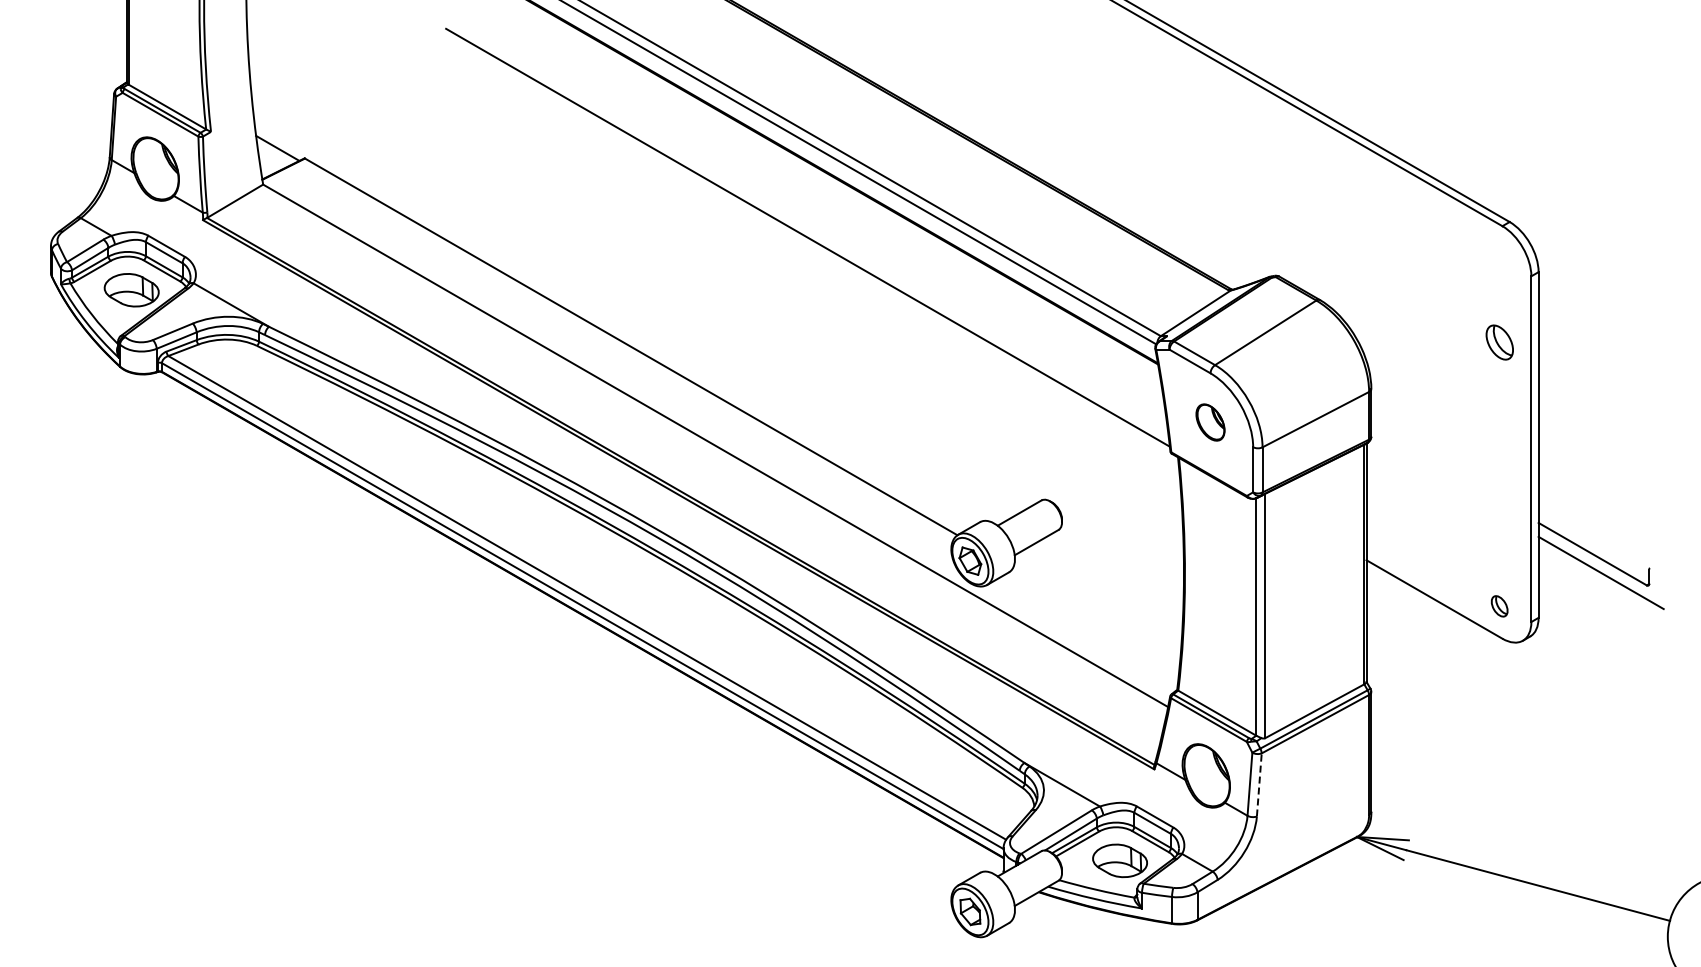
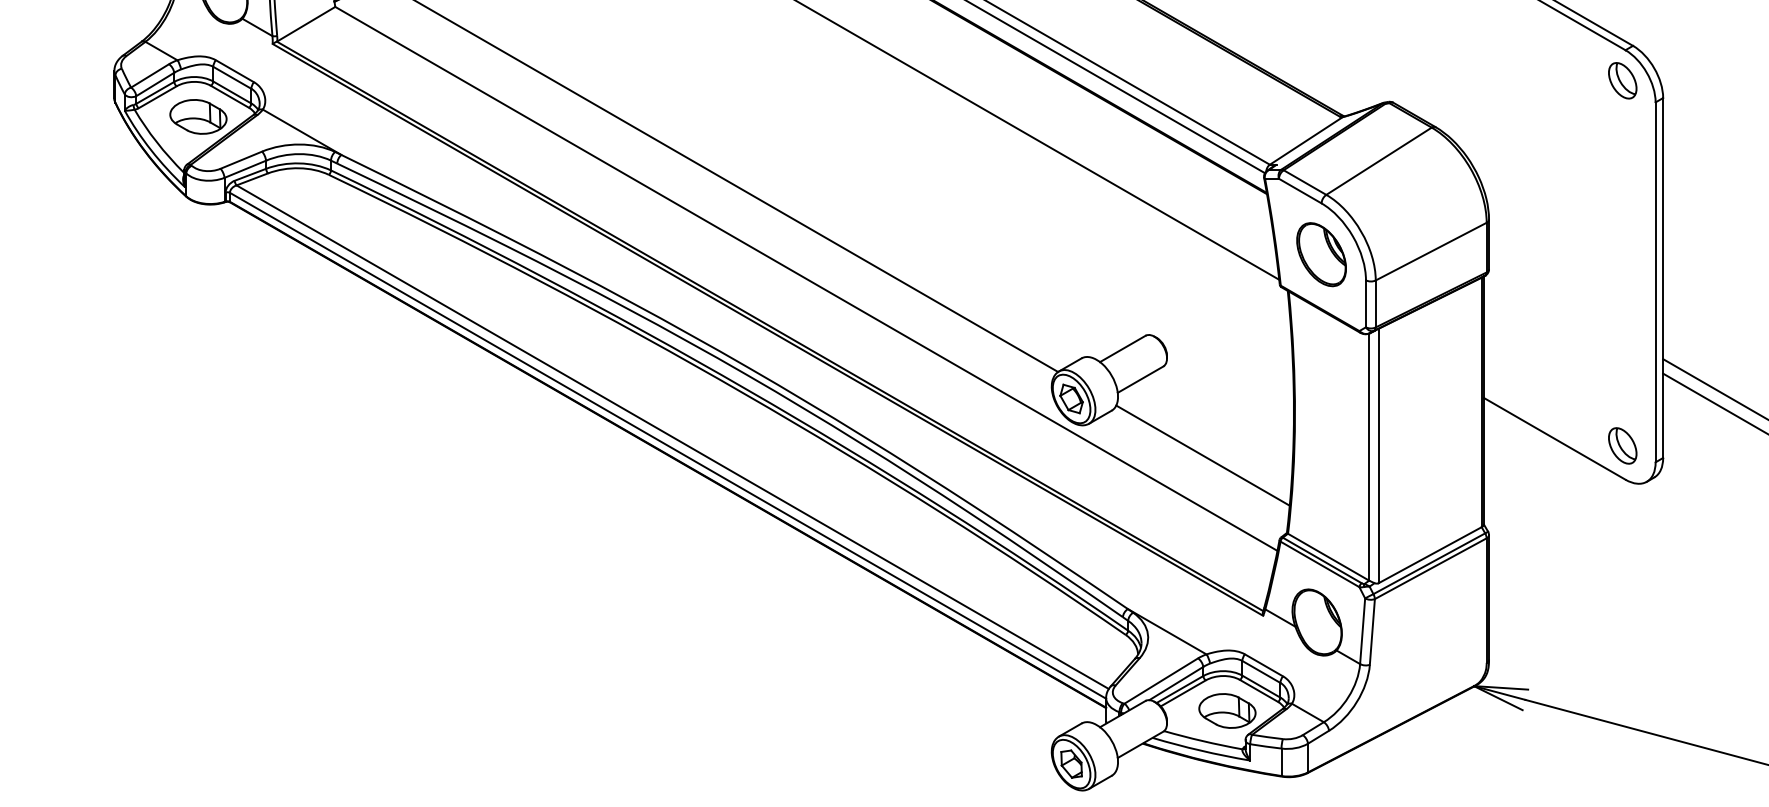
part: (1499, 342) -> (1622, 80), moved
part: (1210, 422) -> (1321, 254), size x1.67
part: (1499, 606) -> (1622, 446), size x1.67
line: (1096, 615) -> (1202, 455), added
line: (1259, 784) -> (1372, 631), dashed -> solid

